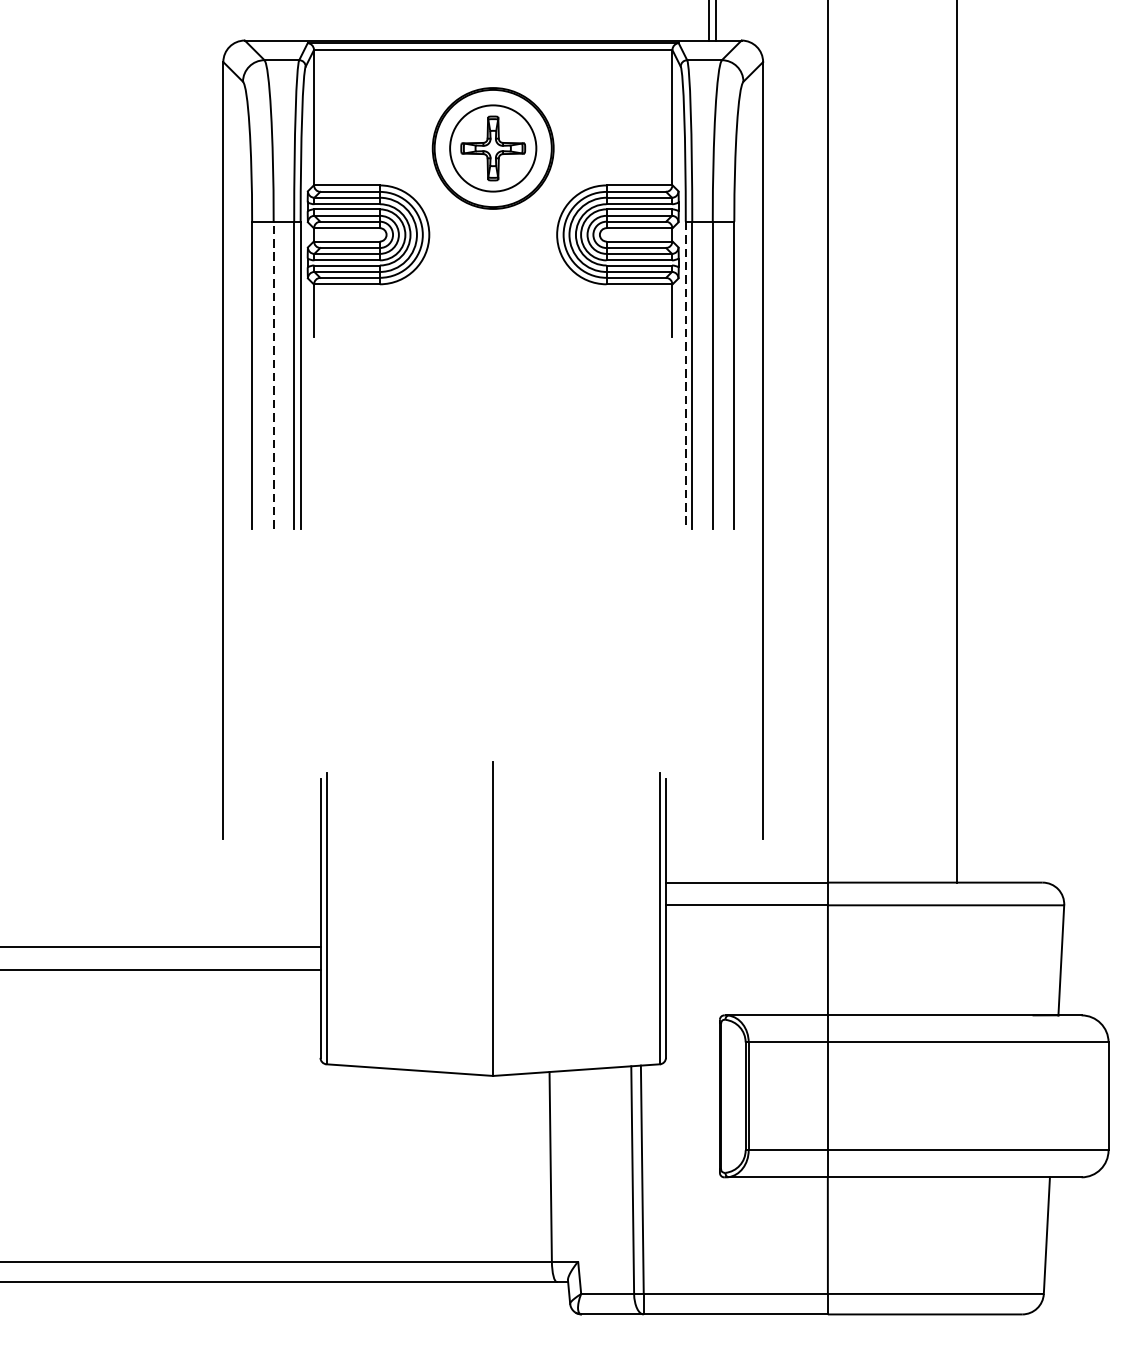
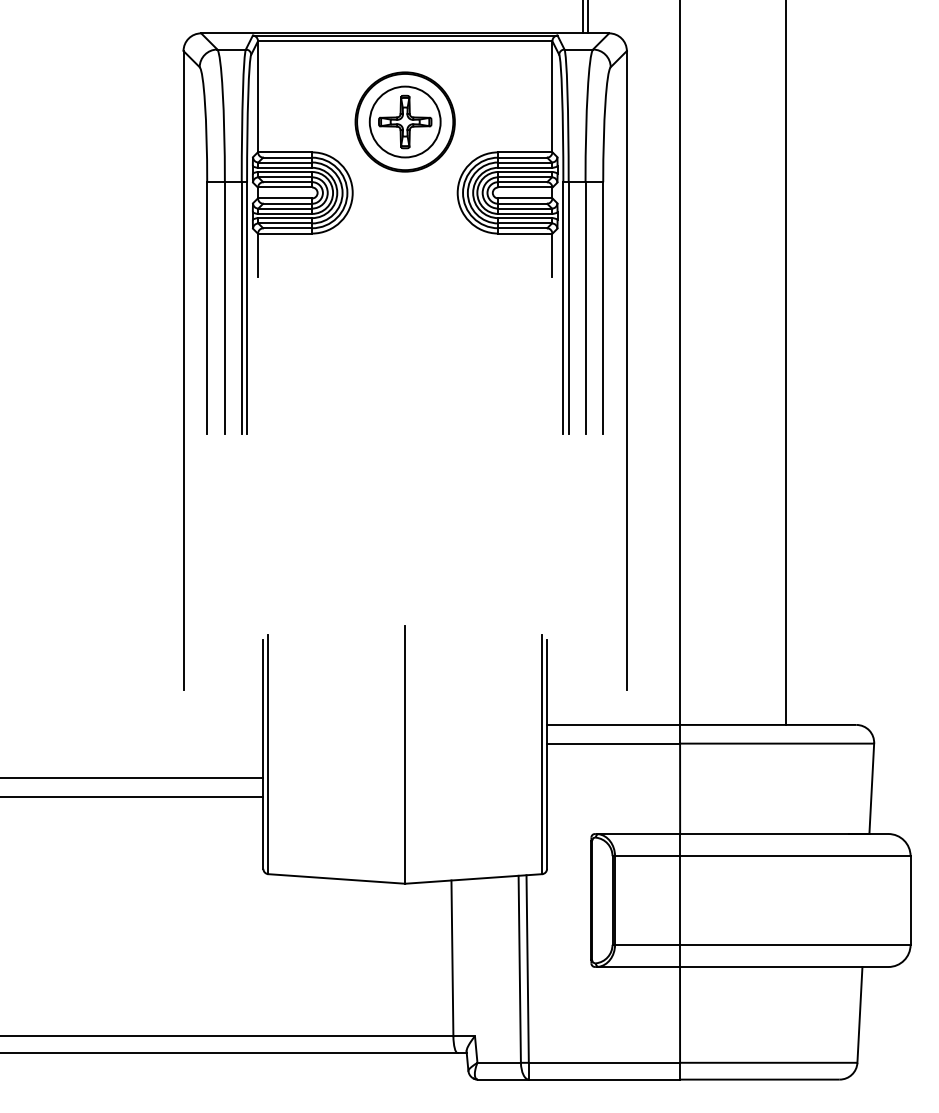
line: (273, 374) -> (224, 307), dashed -> solid
line: (685, 375) -> (563, 308), dashed -> solid

